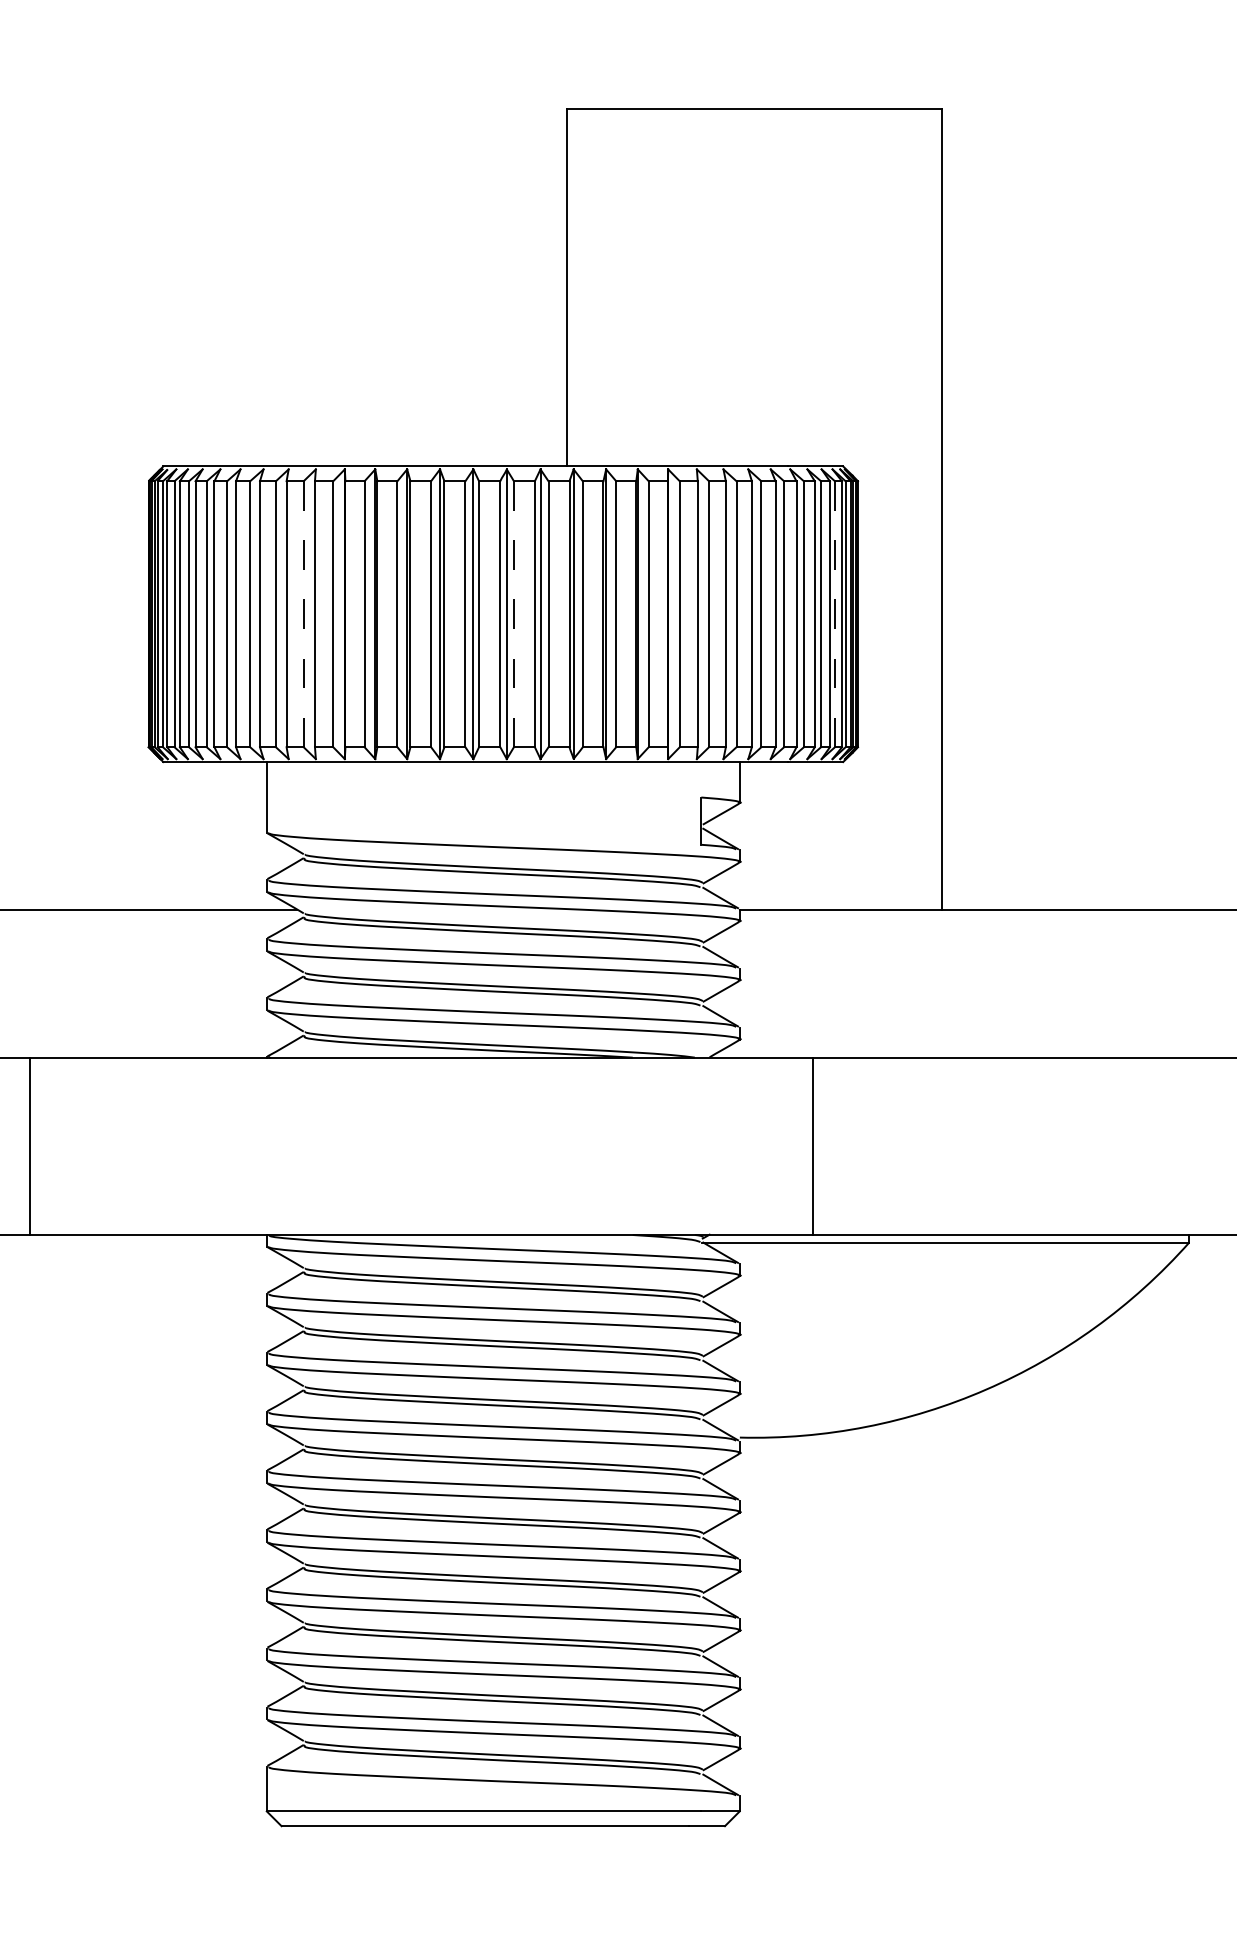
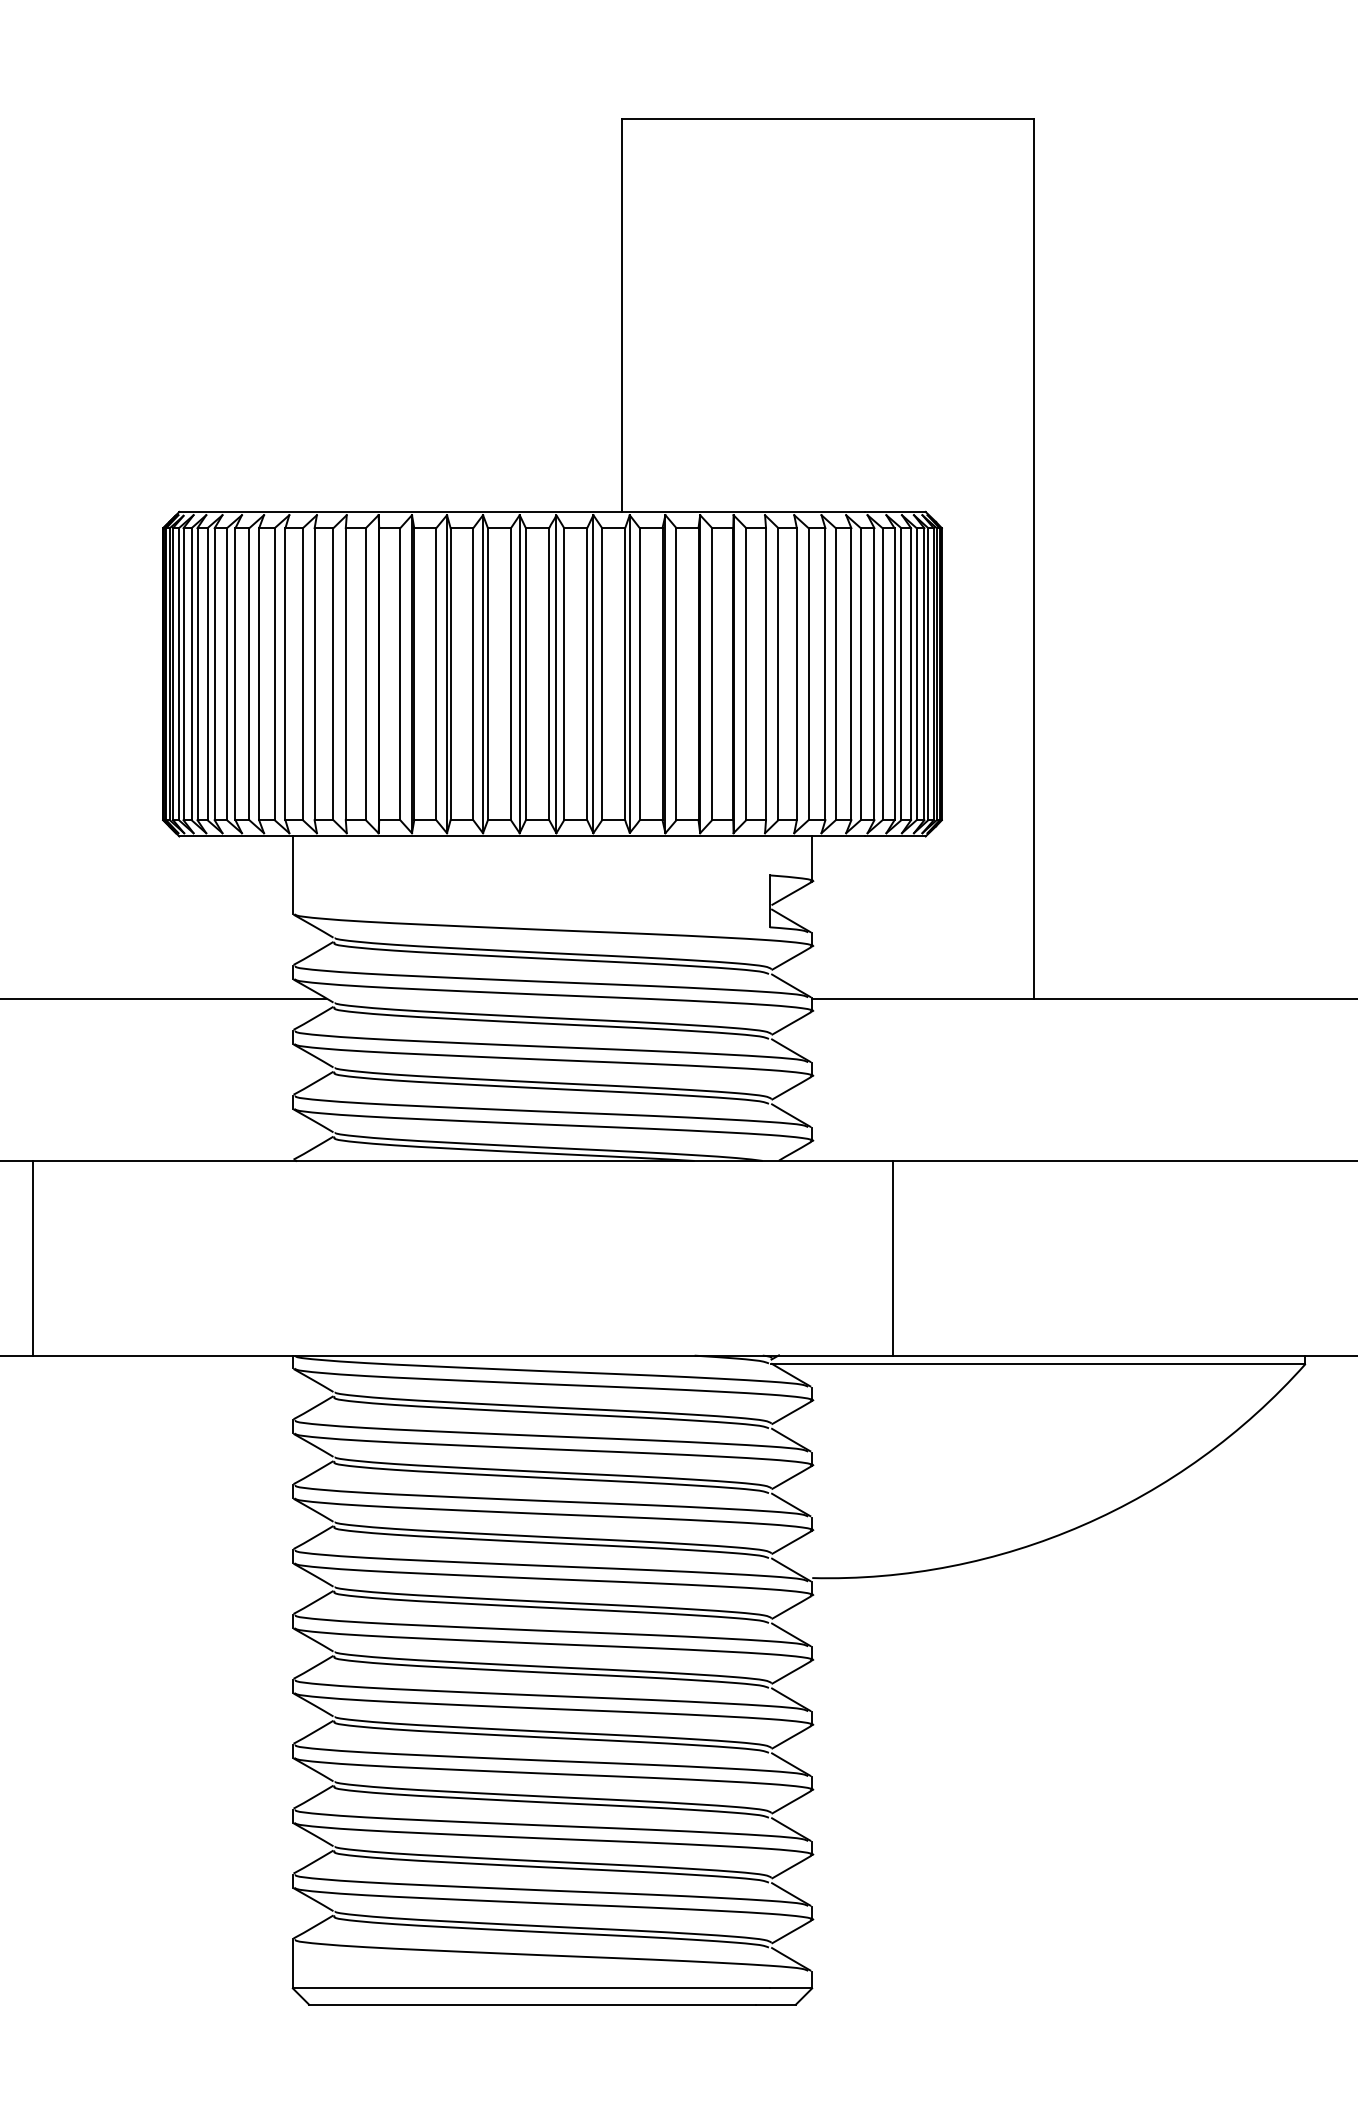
line: (303, 613) -> (333, 673), dashed -> solid
line: (514, 614) -> (564, 674), dashed -> solid
line: (834, 614) -> (916, 674), dashed -> solid

